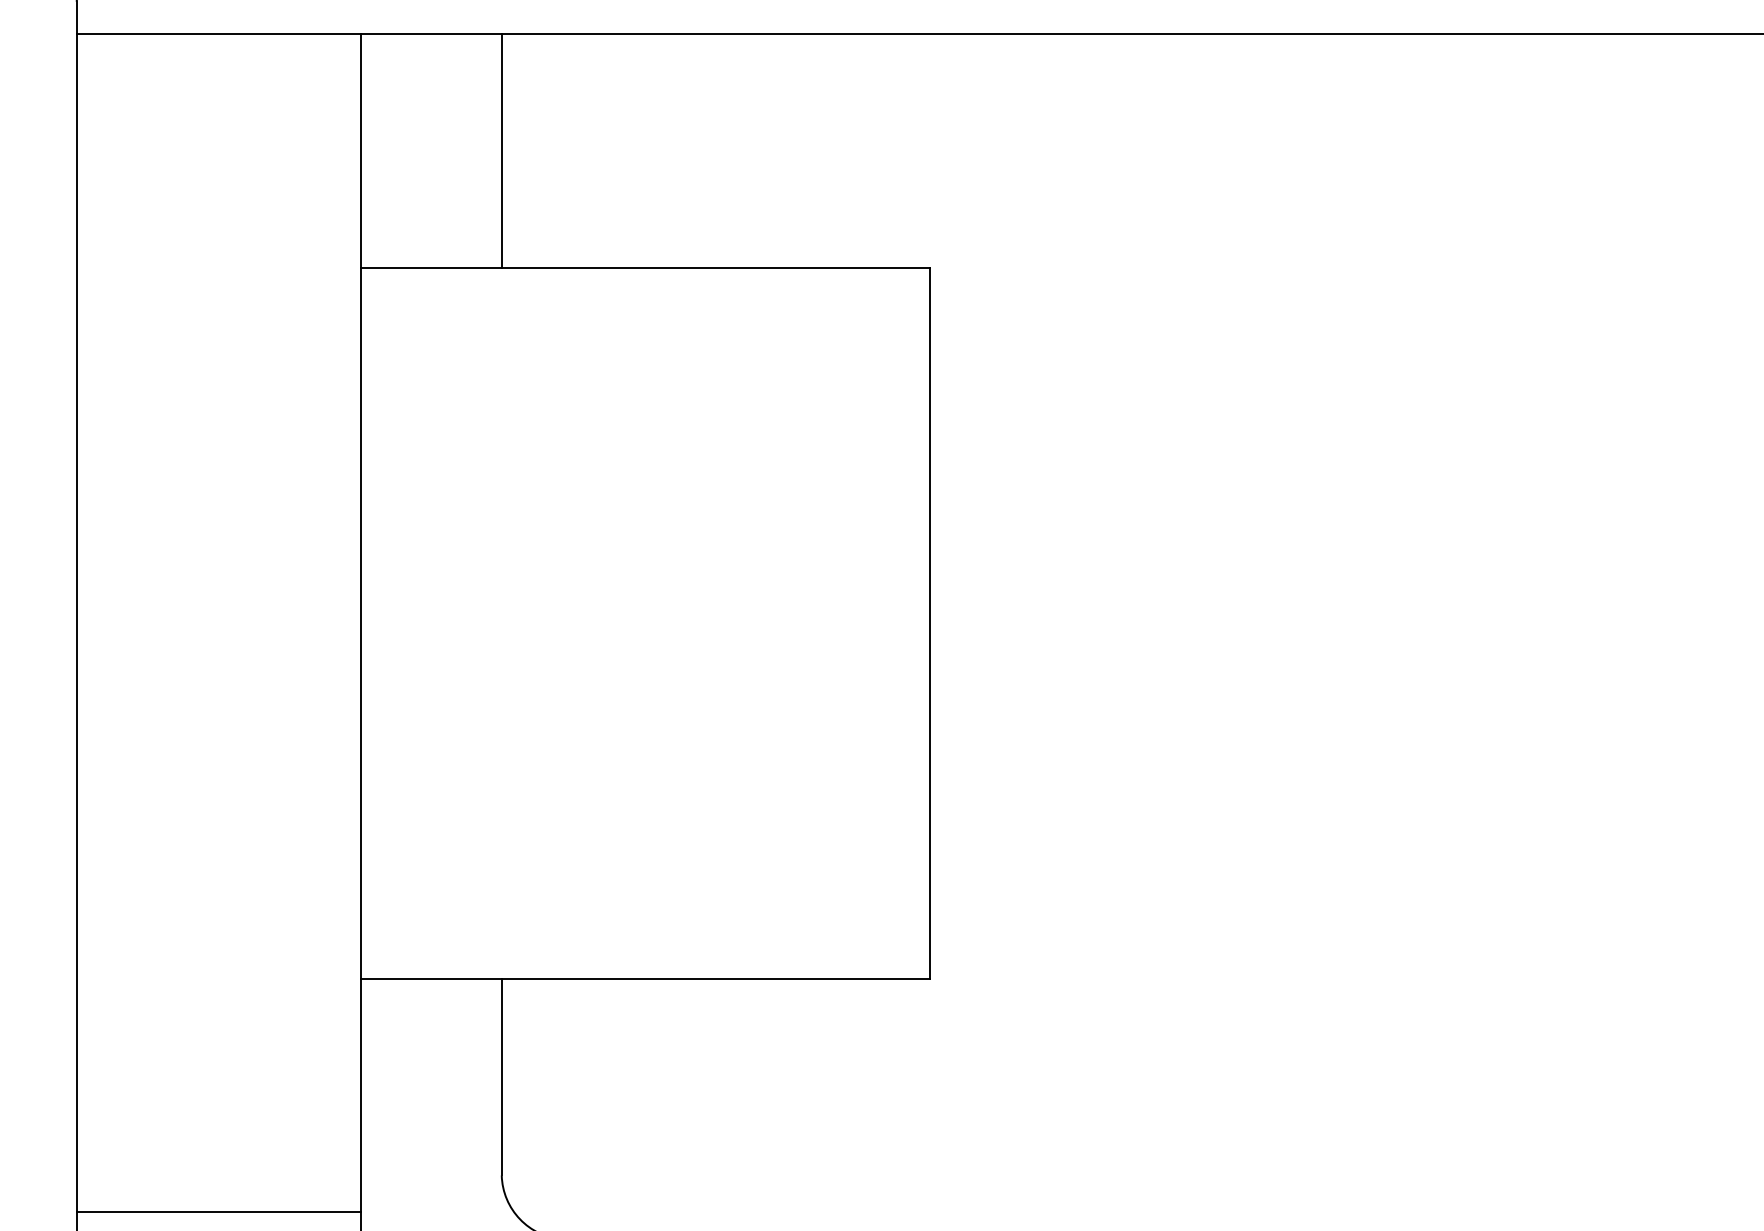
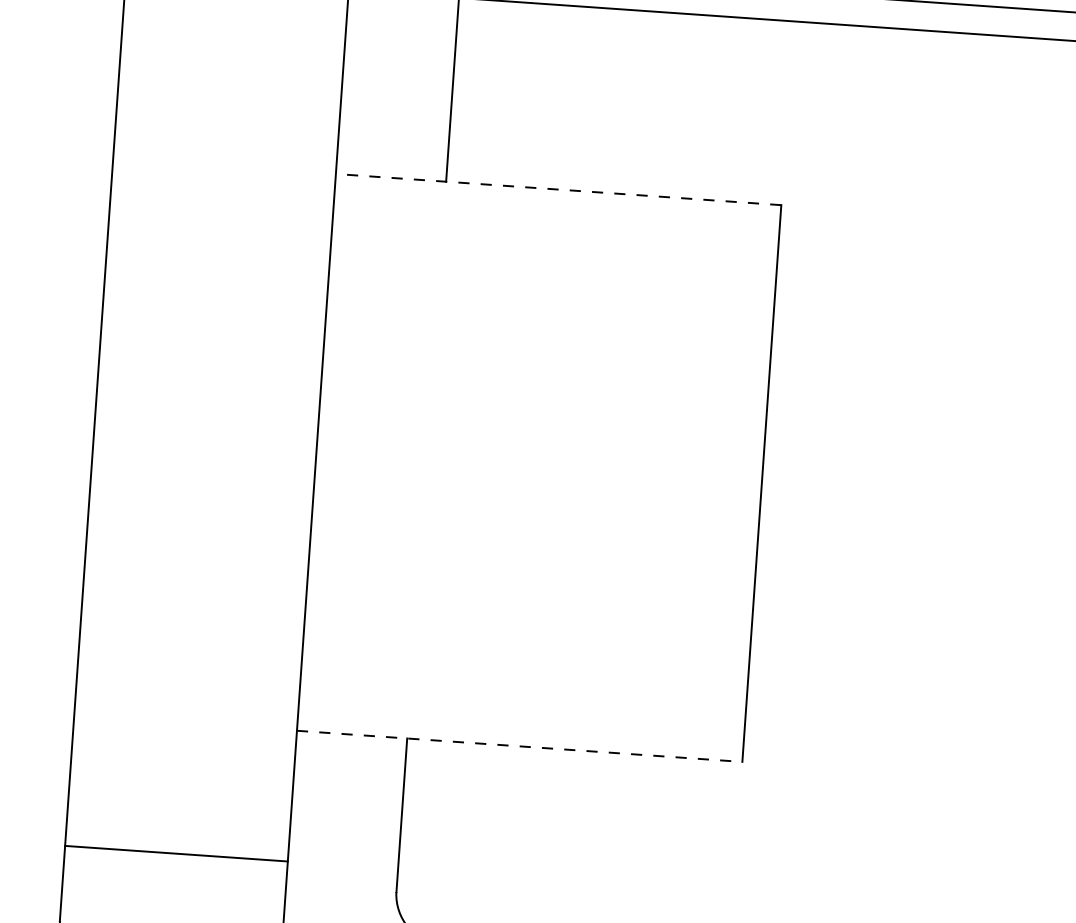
line: (645, 268) -> (558, 189), solid -> dashed
line: (646, 979) -> (520, 746), solid -> dashed
line: (218, 1212) -> (176, 853), moved

